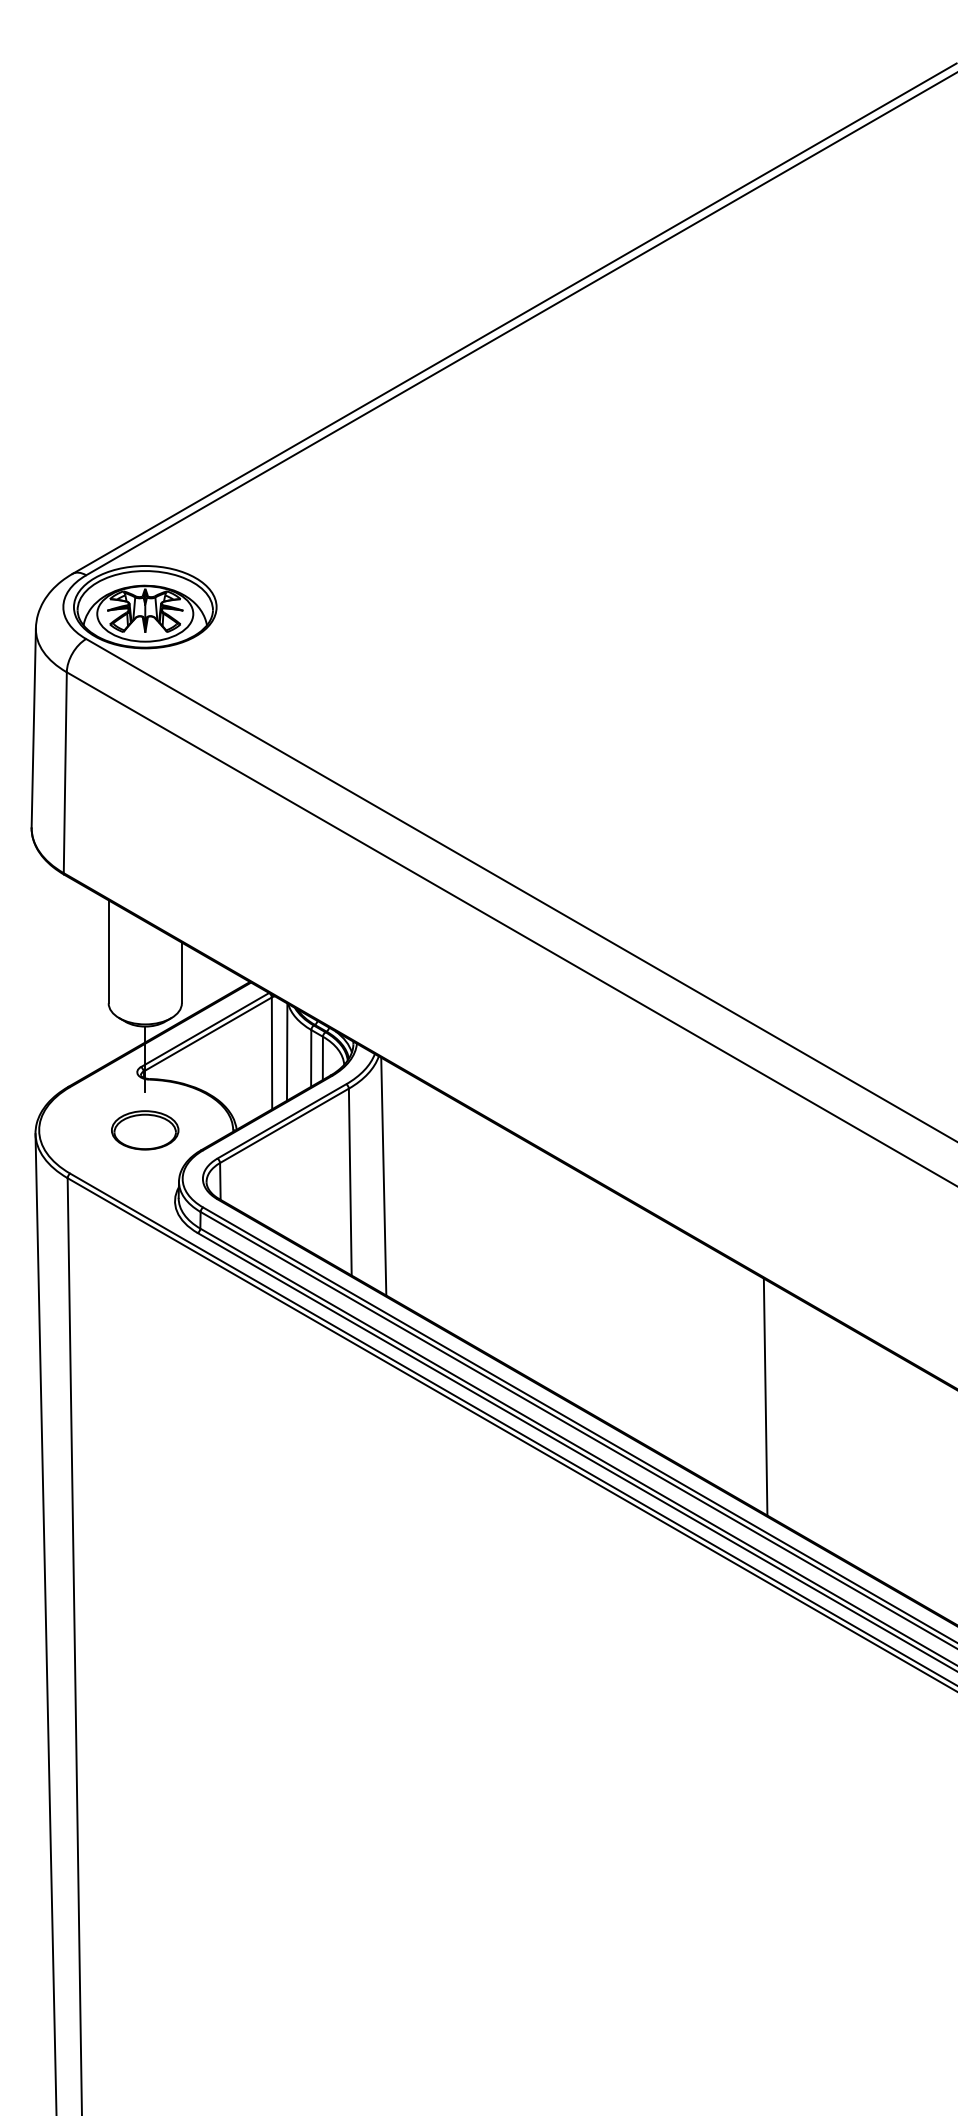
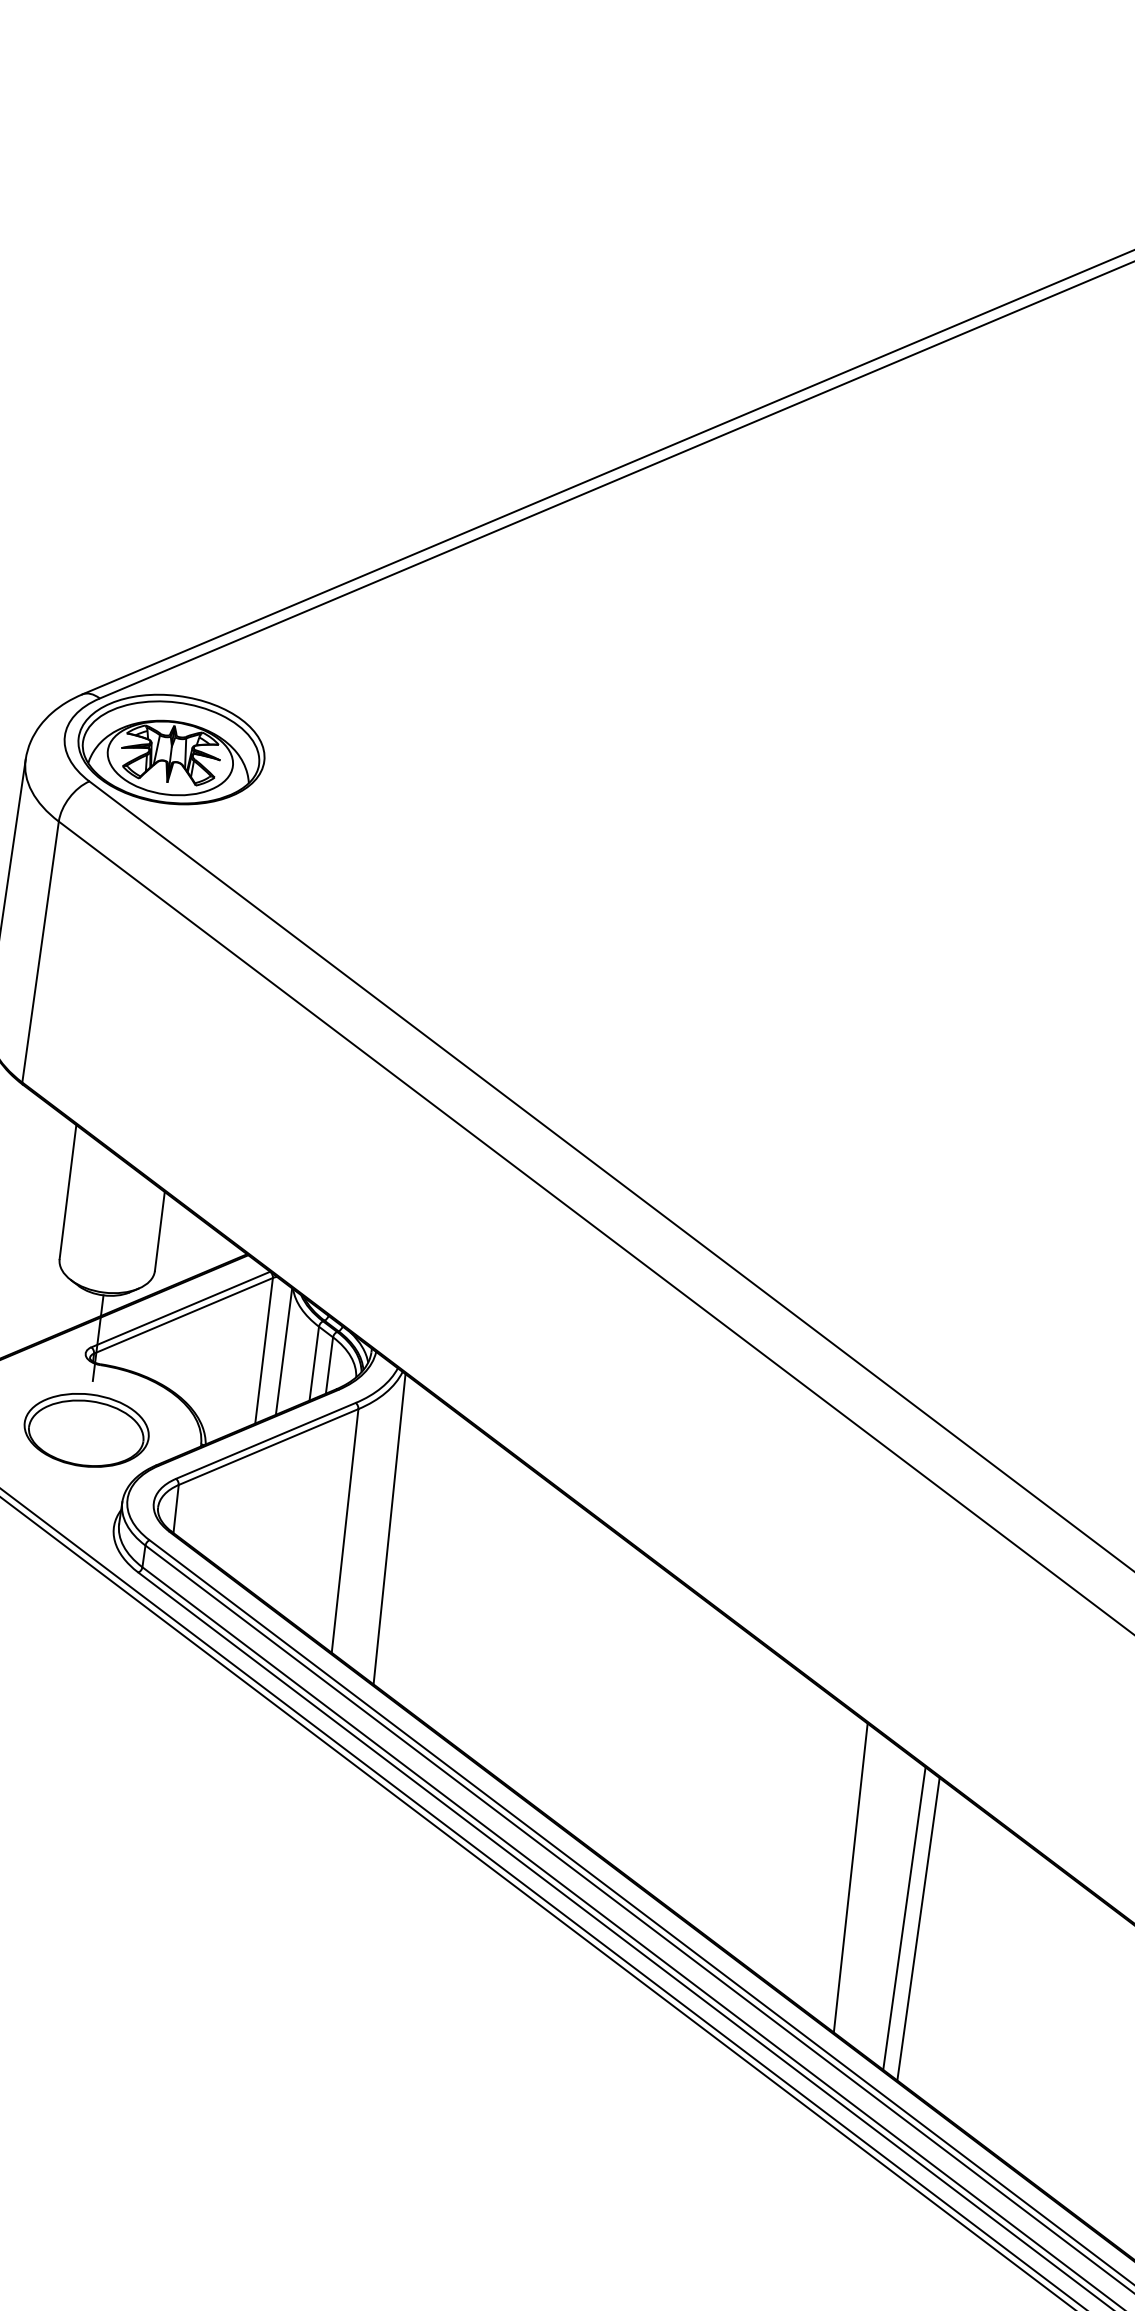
part: (144, 1130) -> (85, 1430), size x1.43
line: (809, 1422) -> (903, 1918), added
line: (821, 1429) -> (918, 1929), added

